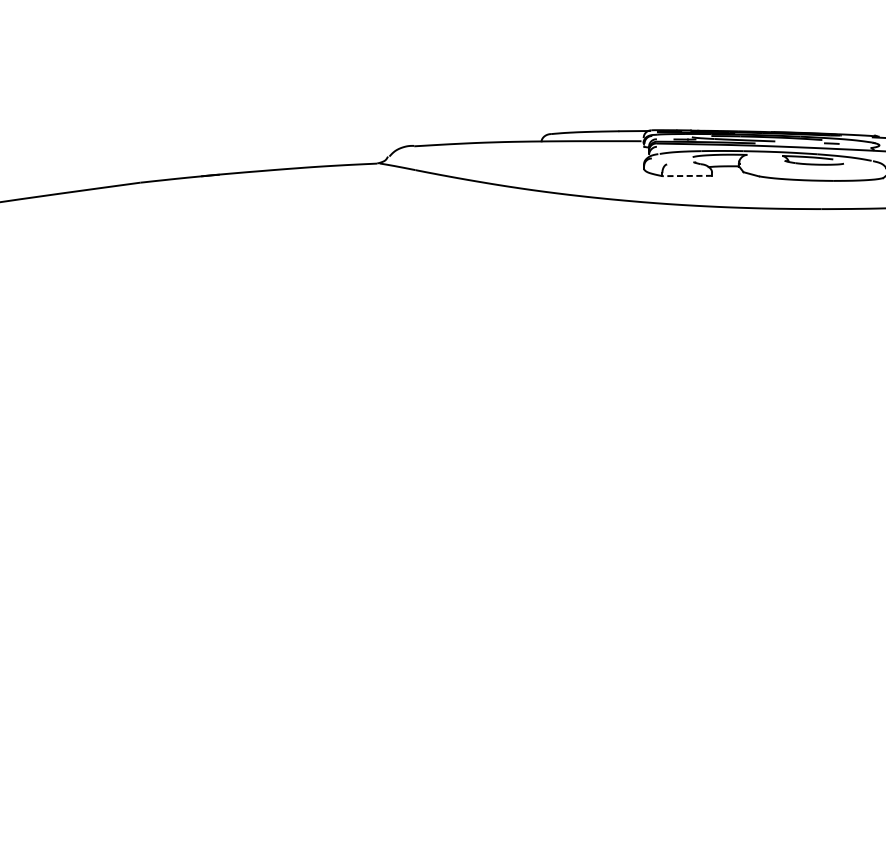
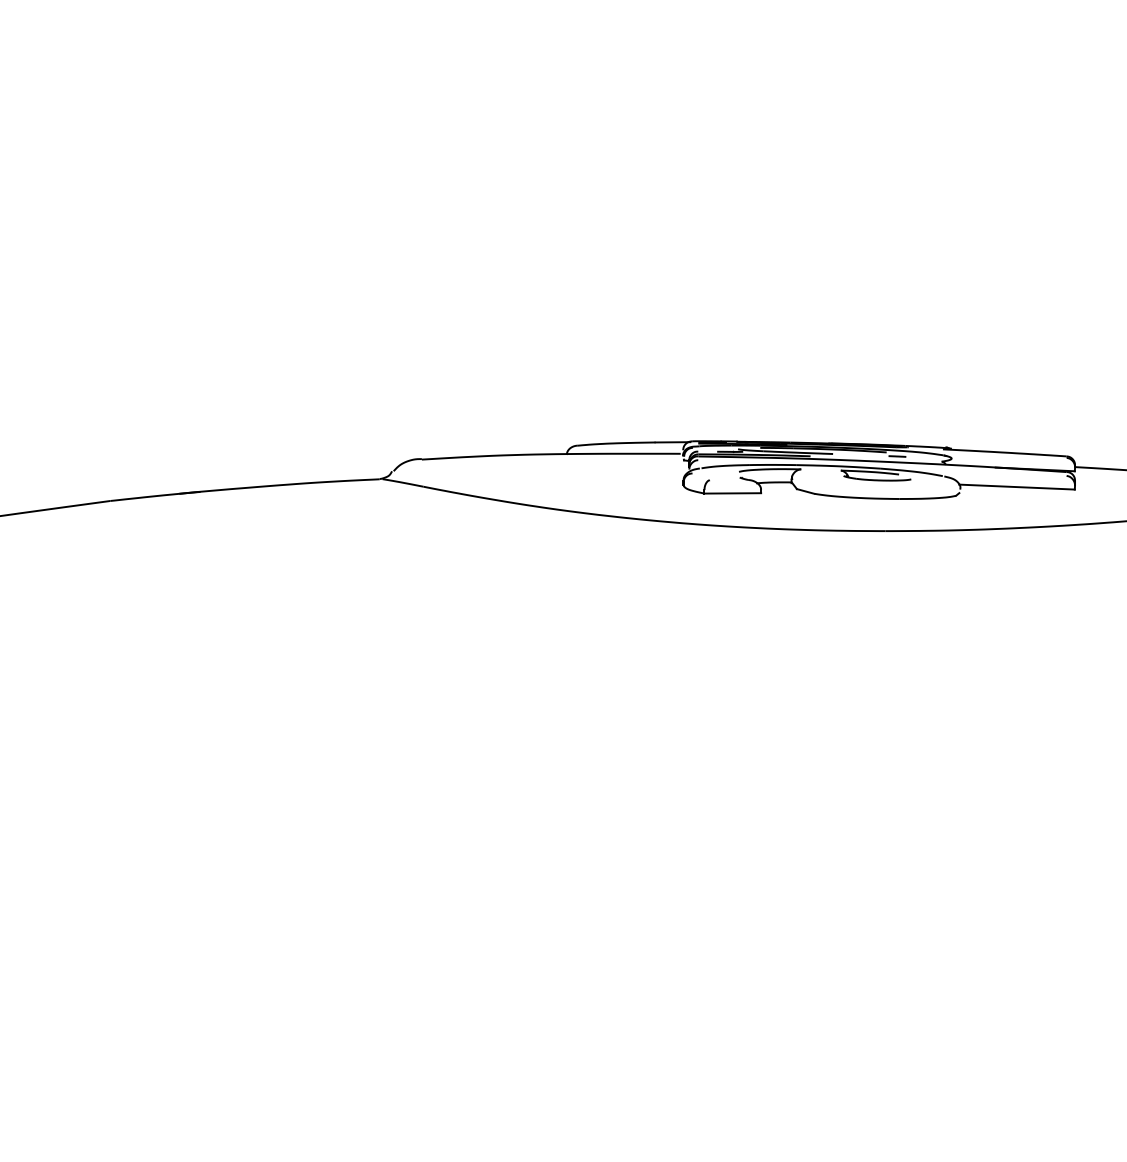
line: (686, 176) -> (732, 493), dashed -> solid

